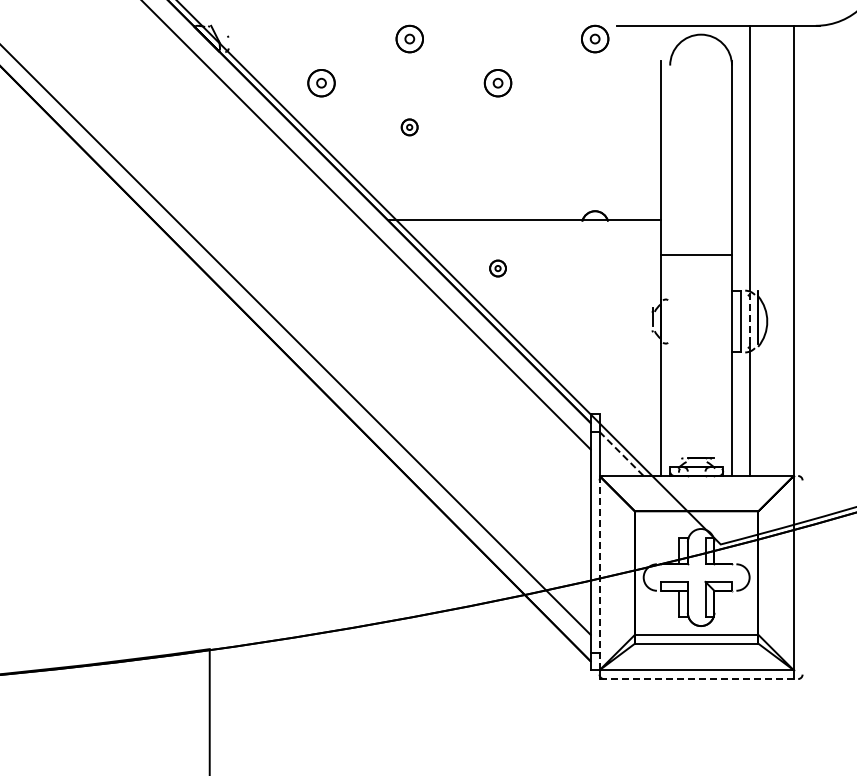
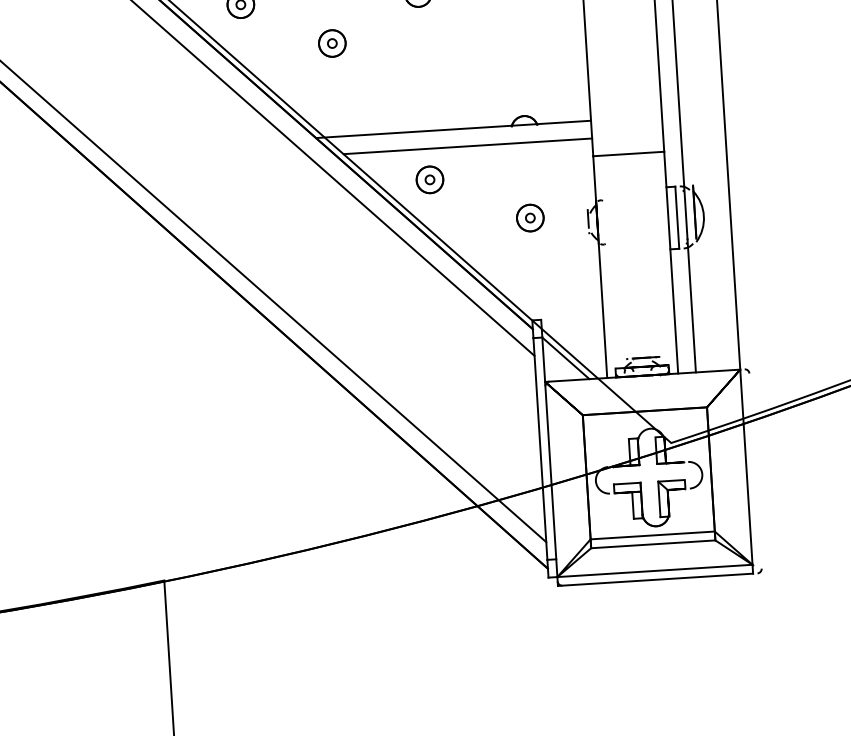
part: (409, 127) -> (332, 43), size x1.67
line: (537, 237) -> (467, 146), added
part: (497, 268) -> (429, 179), size x1.67
part: (595, 312) -> (530, 217), added
line: (749, 316) -> (685, 212), dashed -> solid
line: (621, 454) -> (565, 358), dashed -> solid
line: (599, 572) -> (551, 478), dashed -> solid
line: (697, 679) -> (656, 580), dashed -> solid

